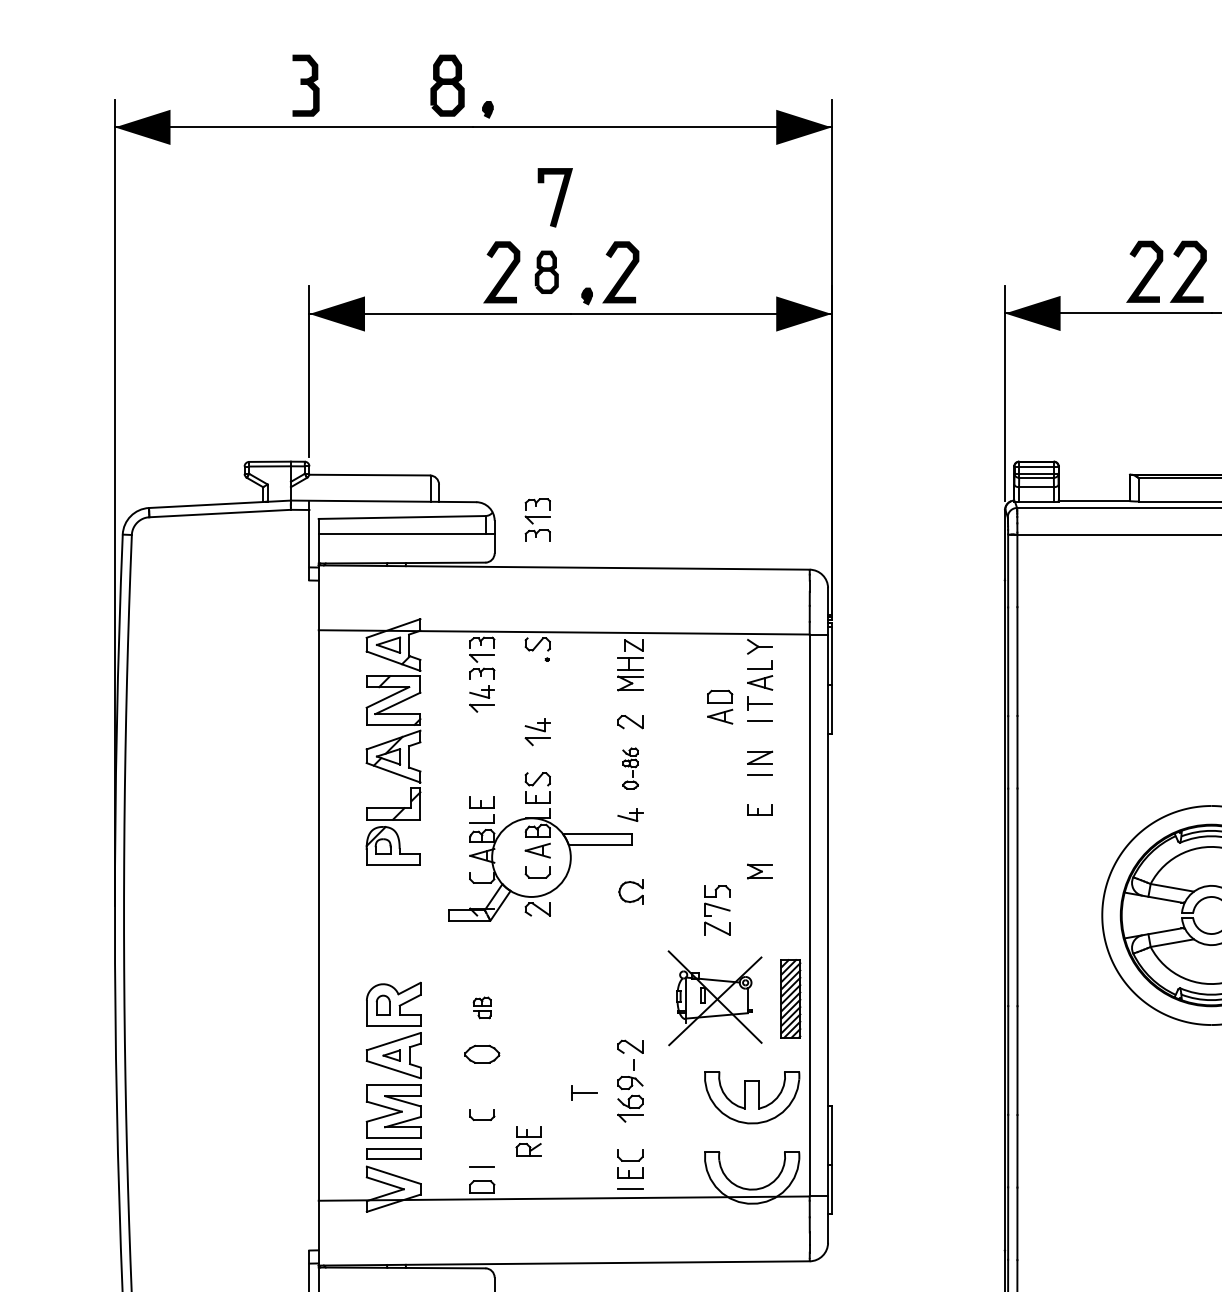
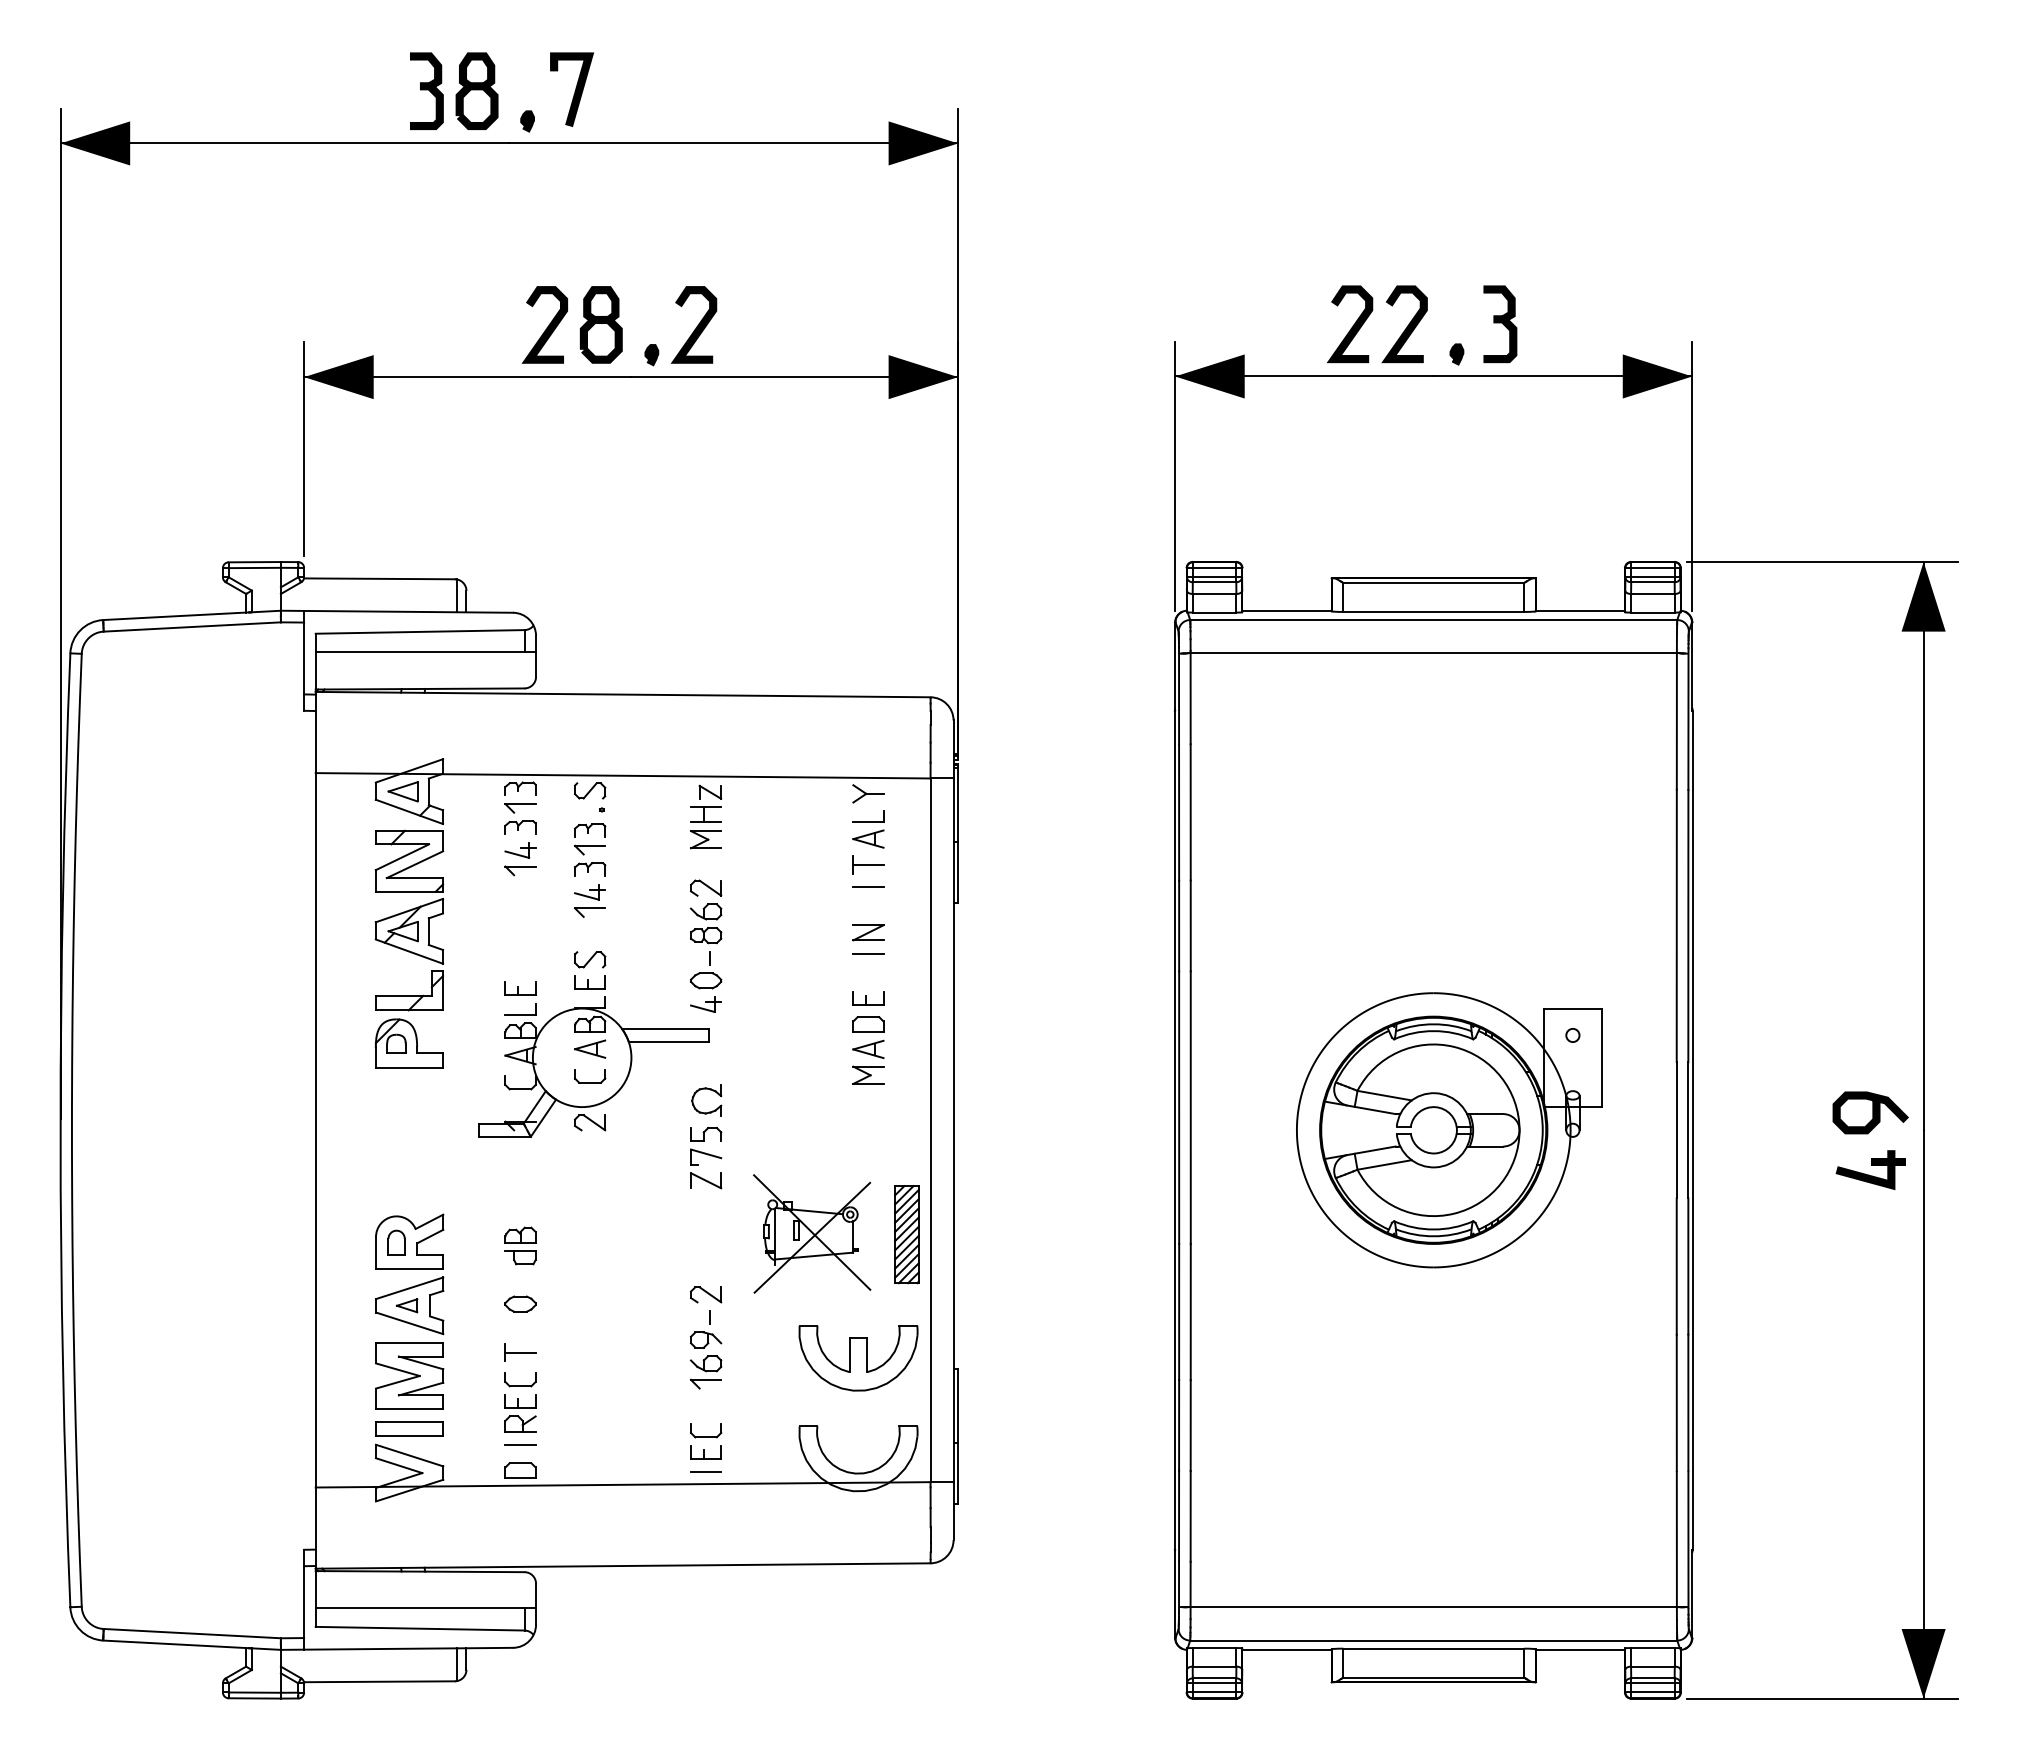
part: (305, 85) -> (426, 90), moved
line: (557, 199) -> (574, 91), moved
part: (546, 271) -> (601, 324), size x1.43
part: (538, 519) -> (590, 849), moved
part: (720, 707) -> (868, 1037), moved
part: (630, 768) -> (706, 946), size x1.67
part: (717, 910) -> (706, 1157), moved
part: (482, 1007) -> (520, 1245), size x1.43
part: (482, 1053) -> (520, 1303), size x0.71
part: (584, 1092) -> (520, 1352), moved
part: (528, 1141) -> (520, 1413), moved

